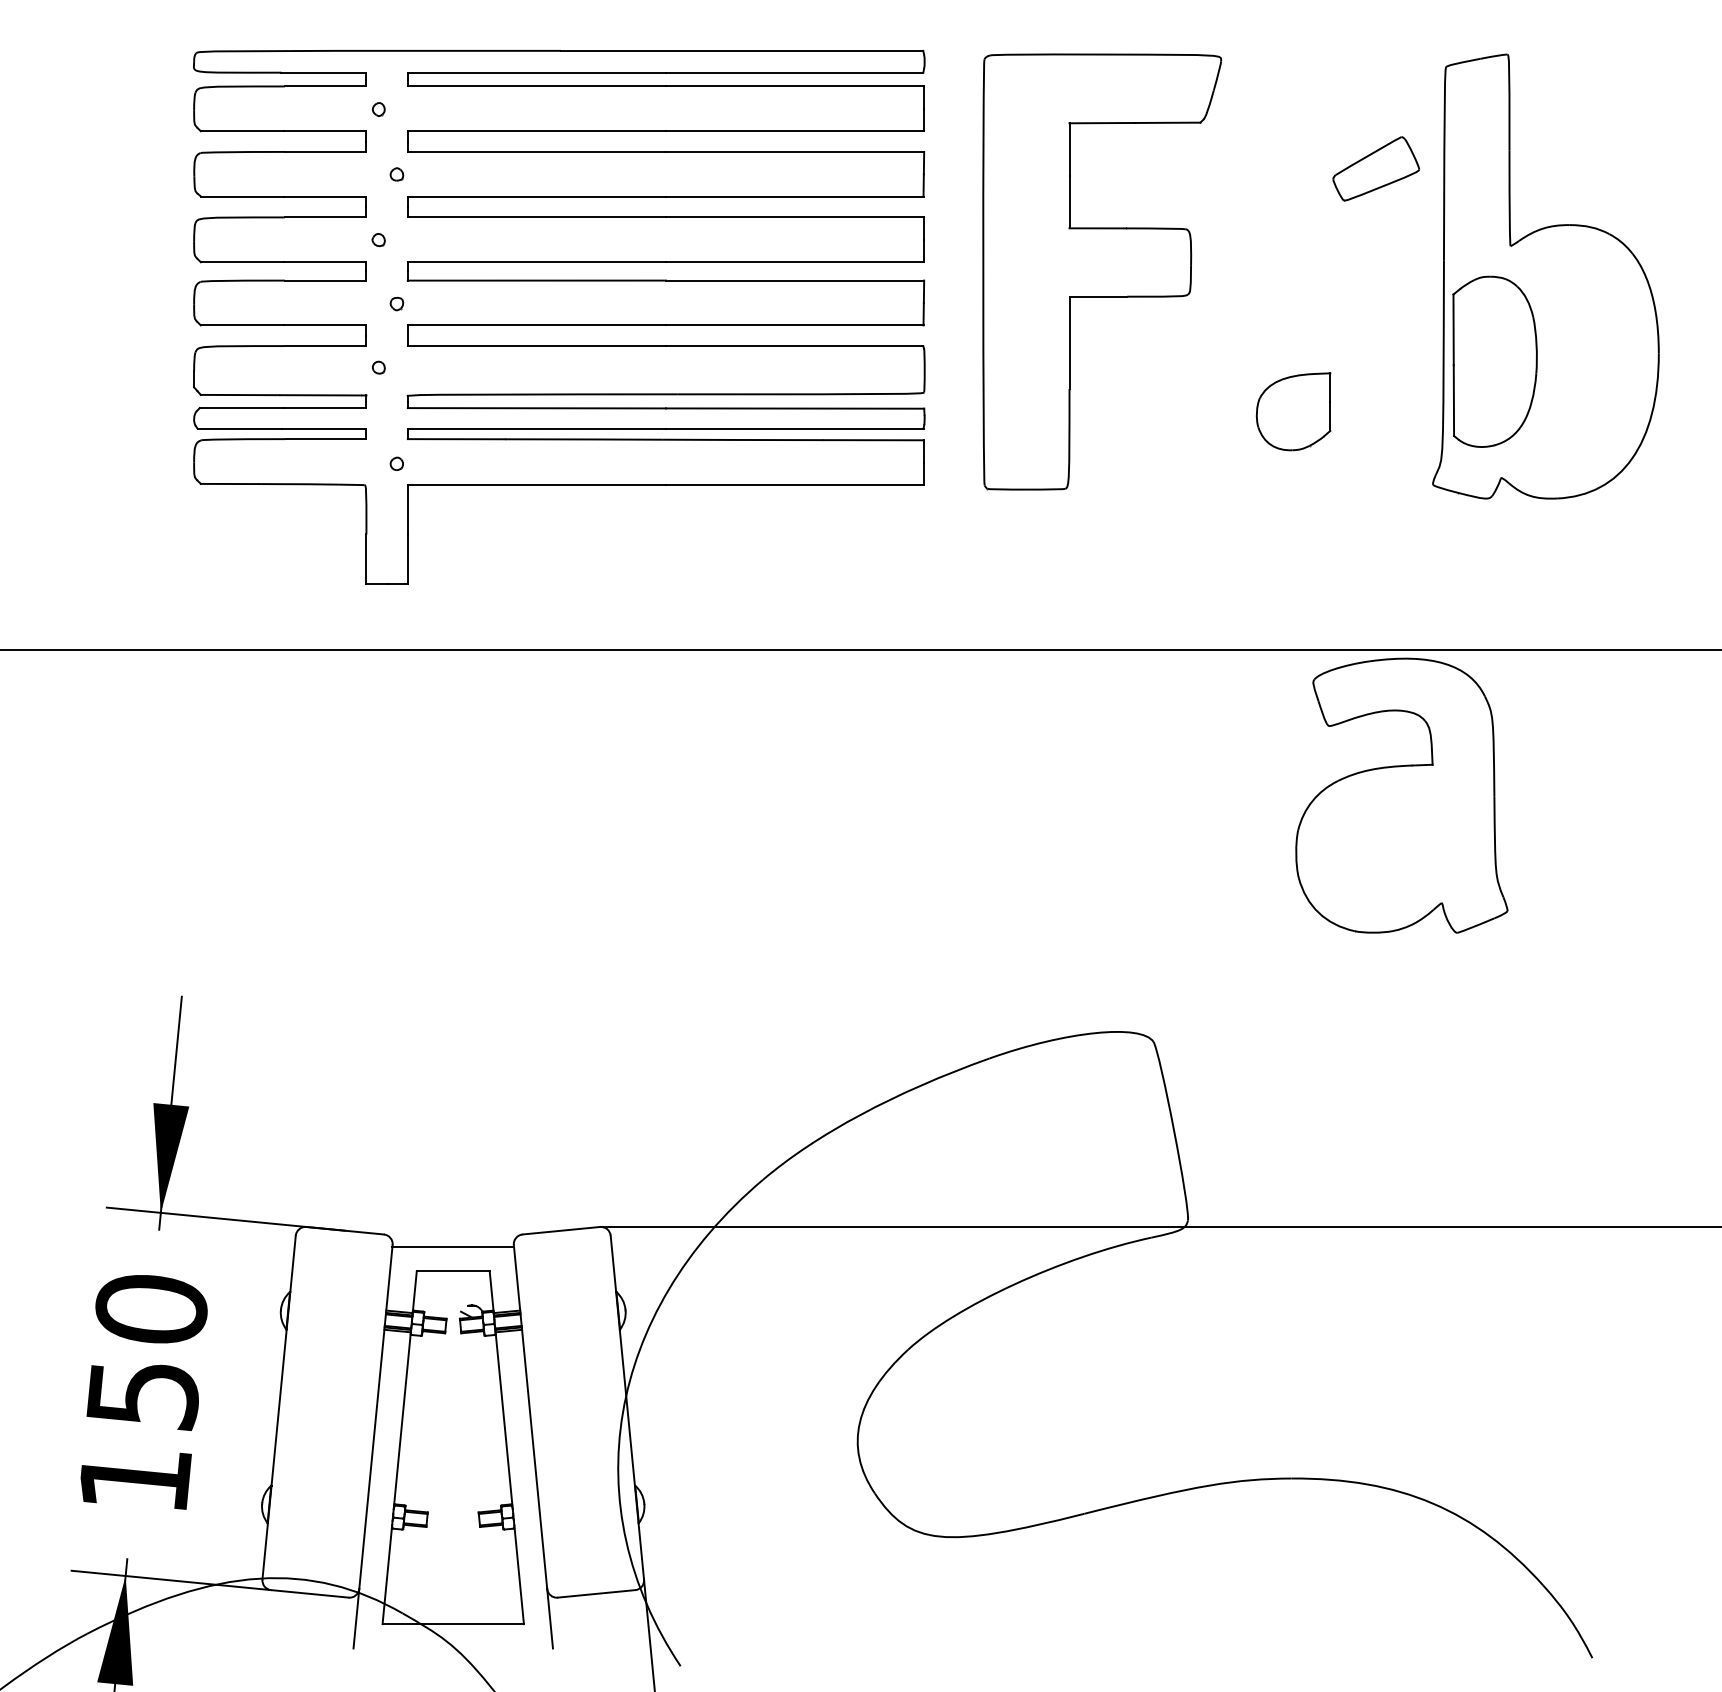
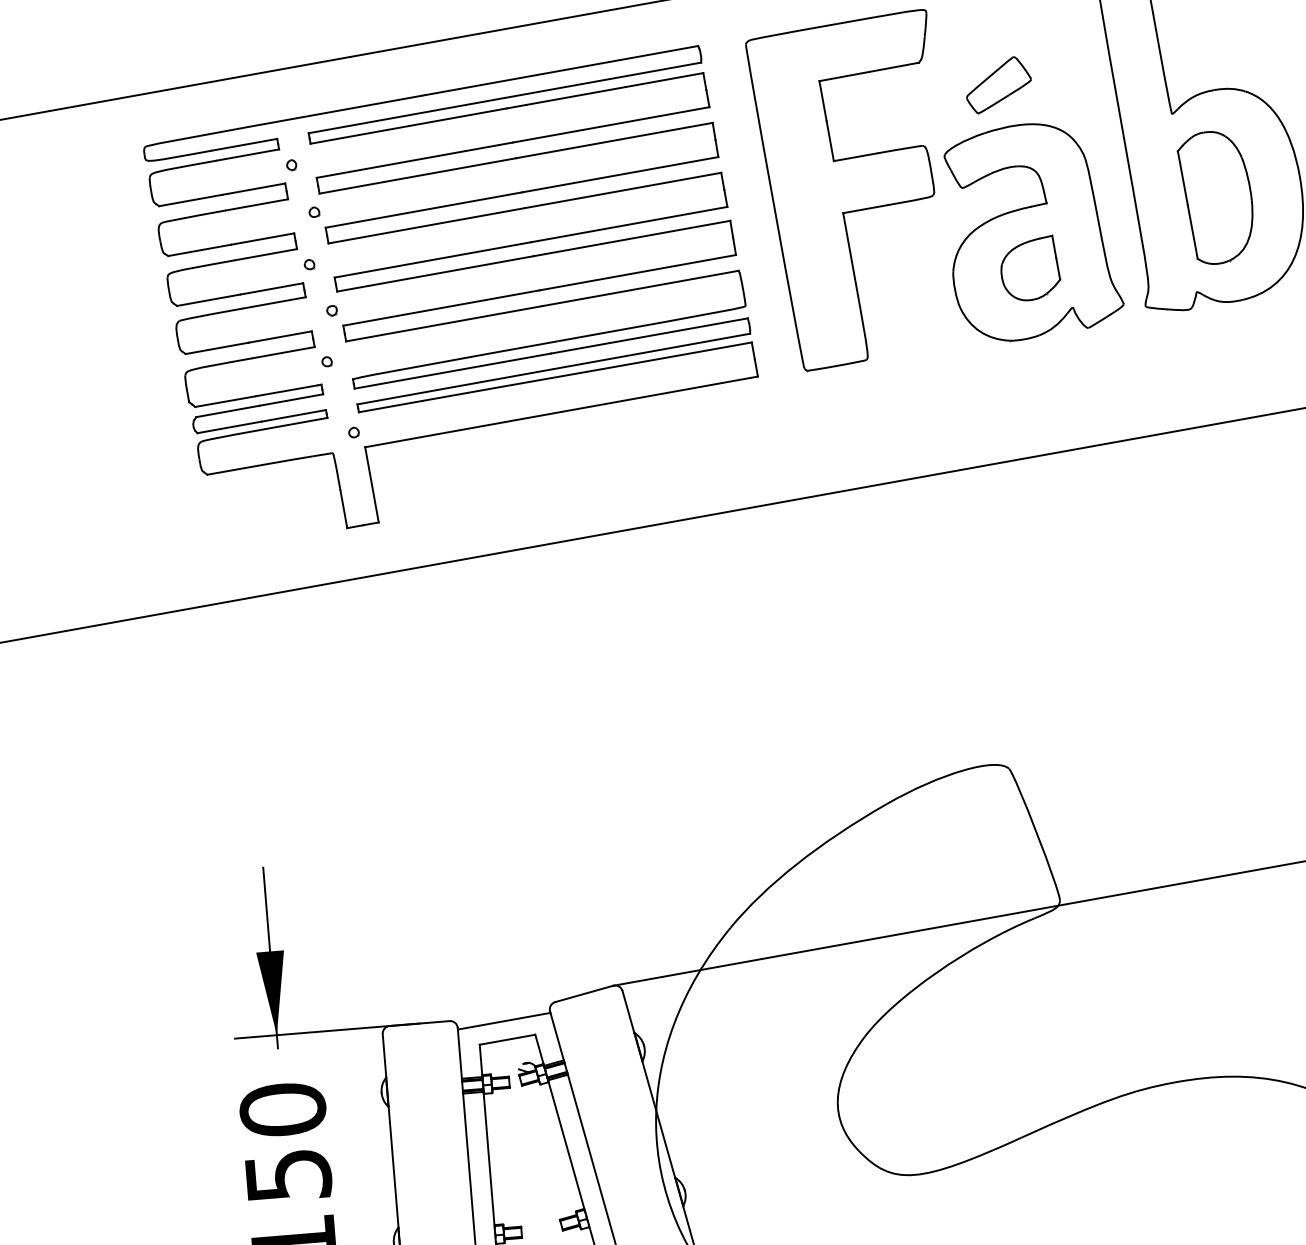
part: (1376, 168) -> (998, 84), moved
part: (1494, 361) -> (1218, 196), moved
part: (1401, 795) -> (1027, 231), moved

